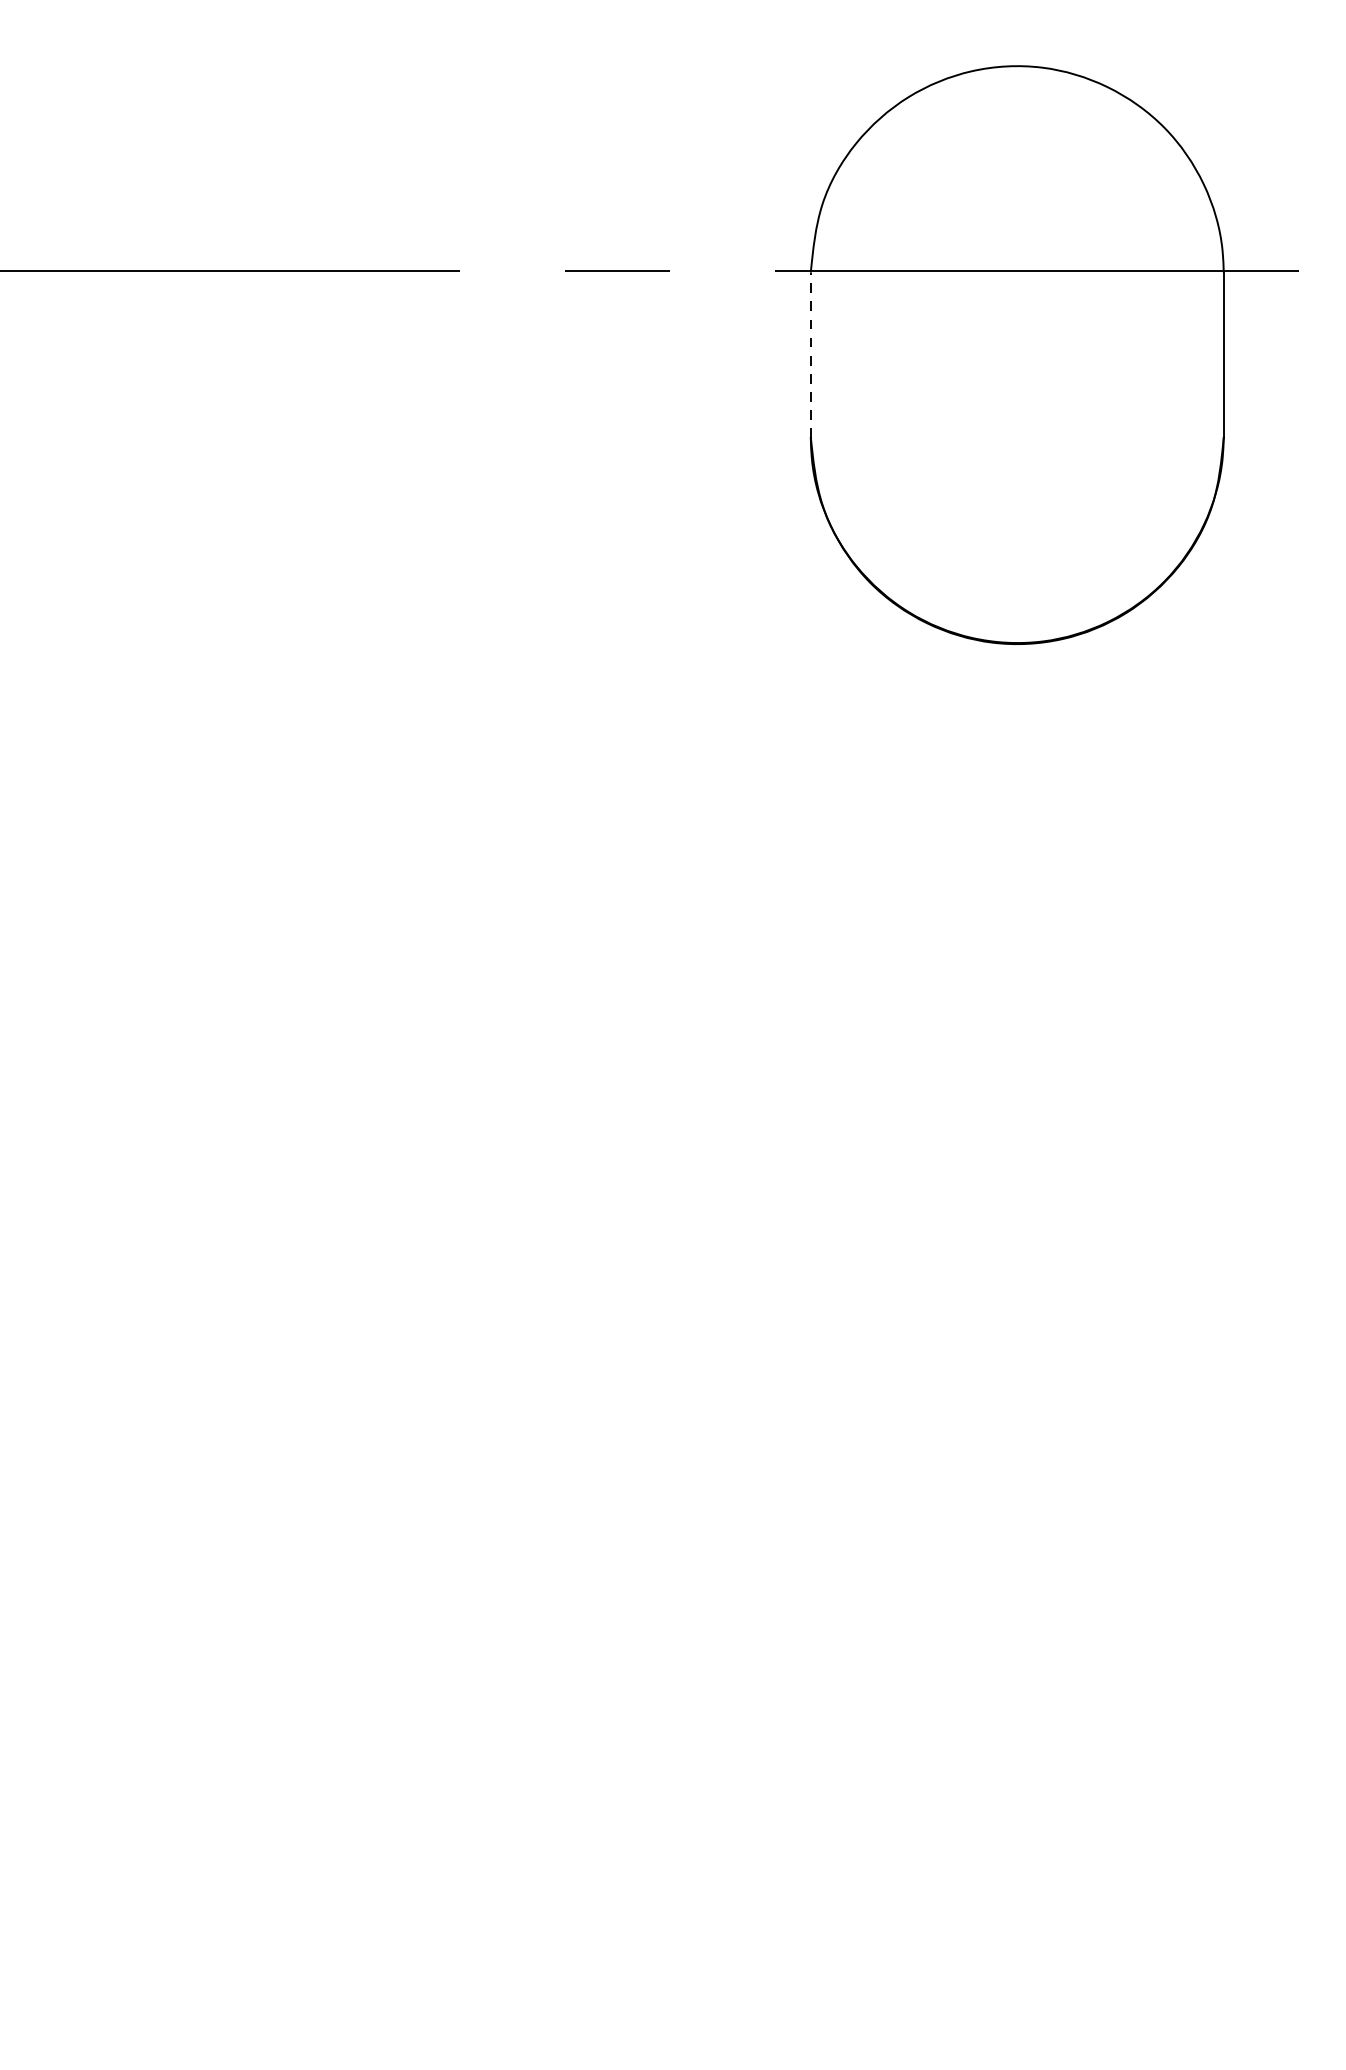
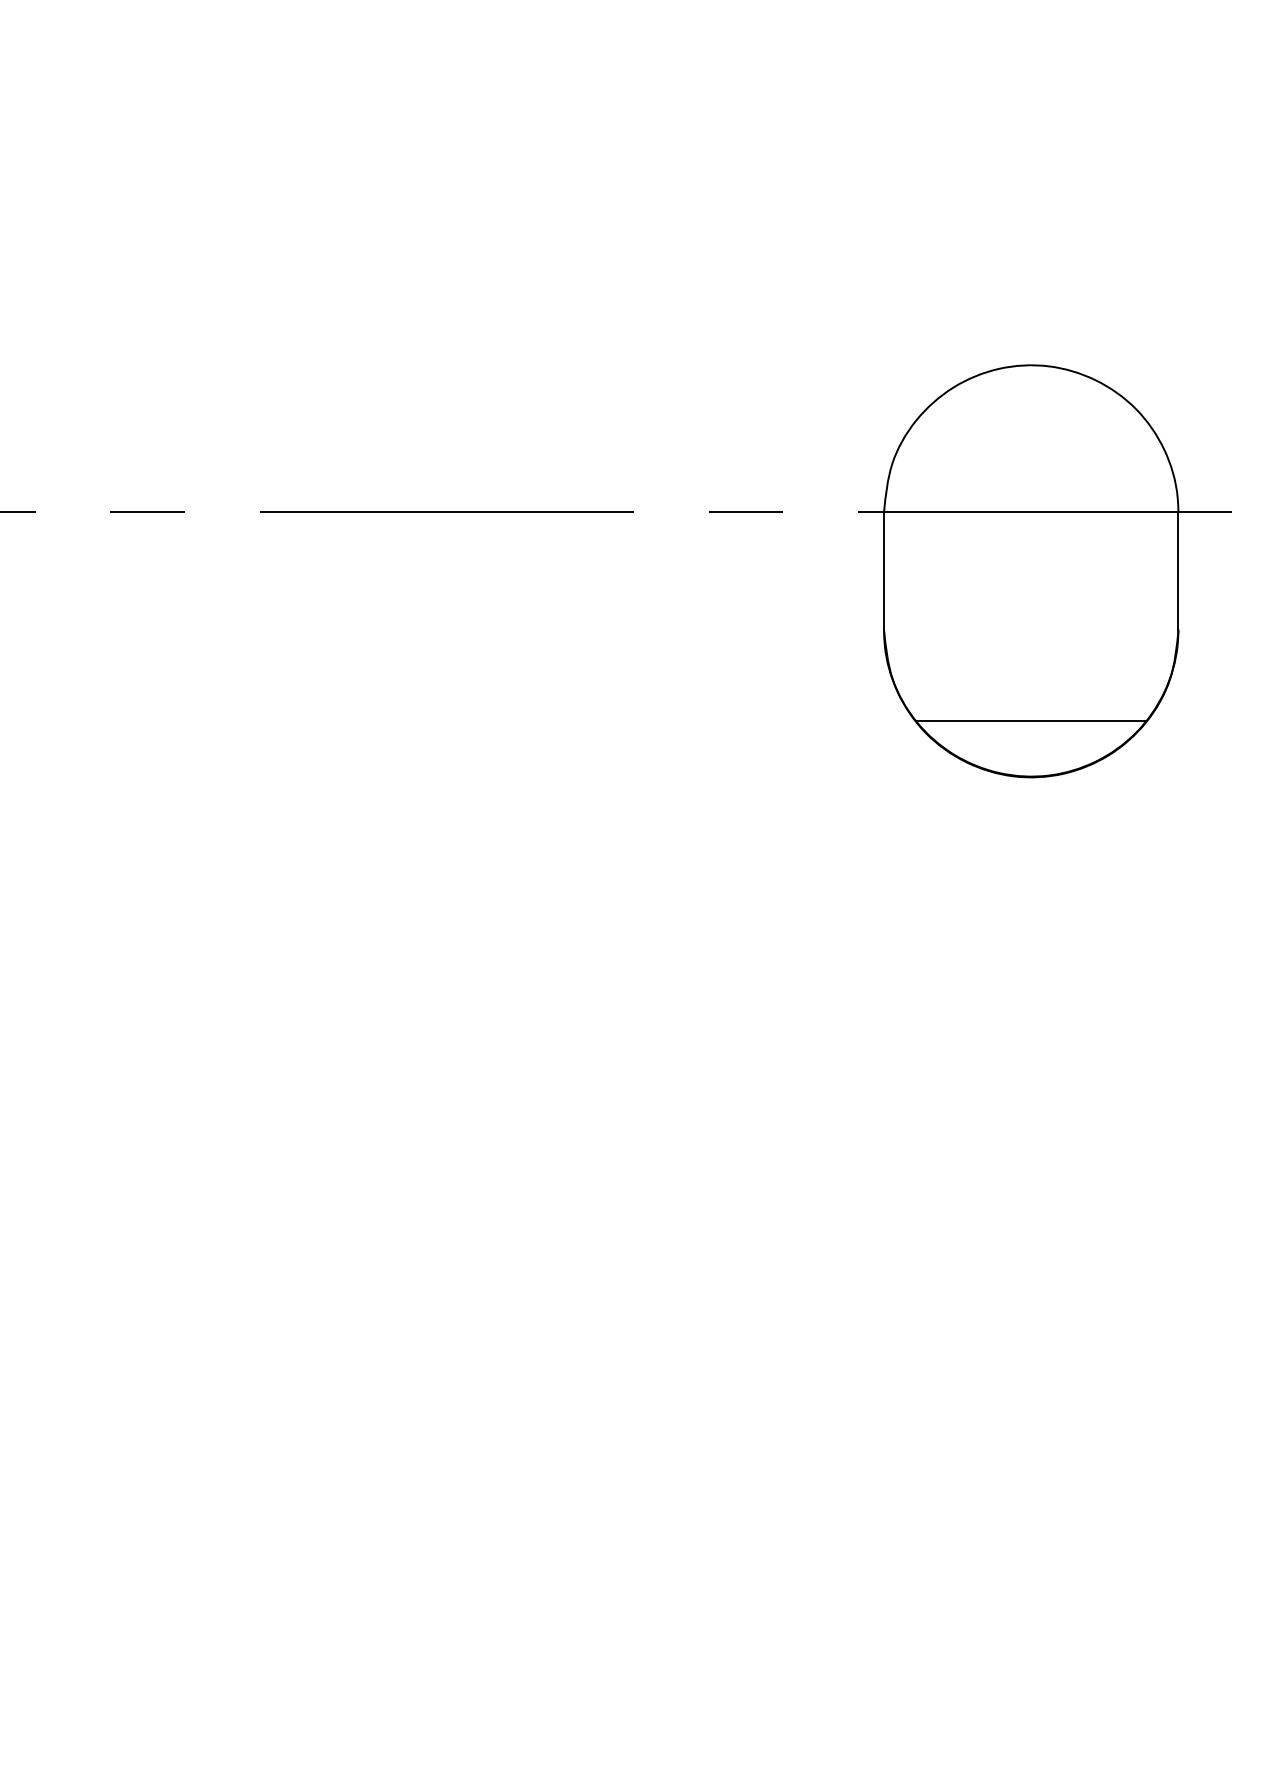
line: (811, 355) -> (884, 571), dashed -> solid
line: (1017, 565) -> (1031, 721), added

